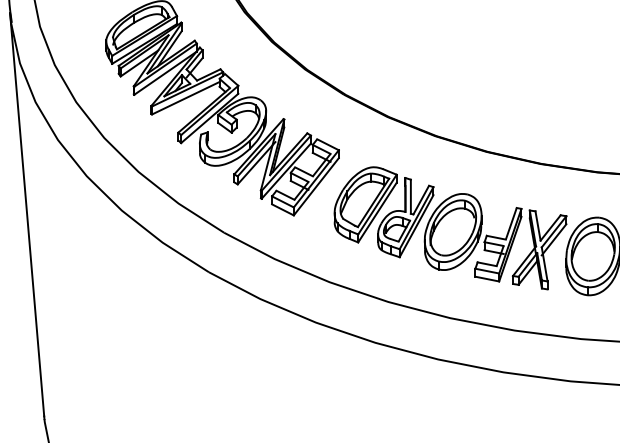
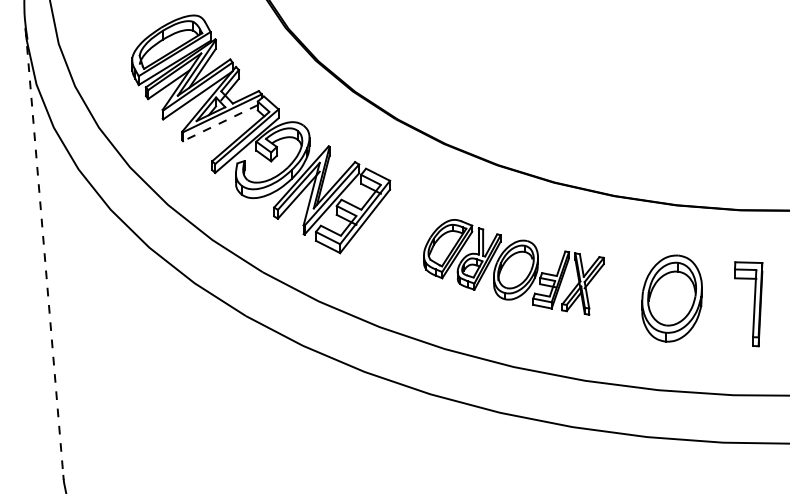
line: (185, 98) -> (220, 123), solid -> dashed
line: (27, 214) -> (44, 252), solid -> dashed
part: (450, 227) -> (513, 266), size x0.7

